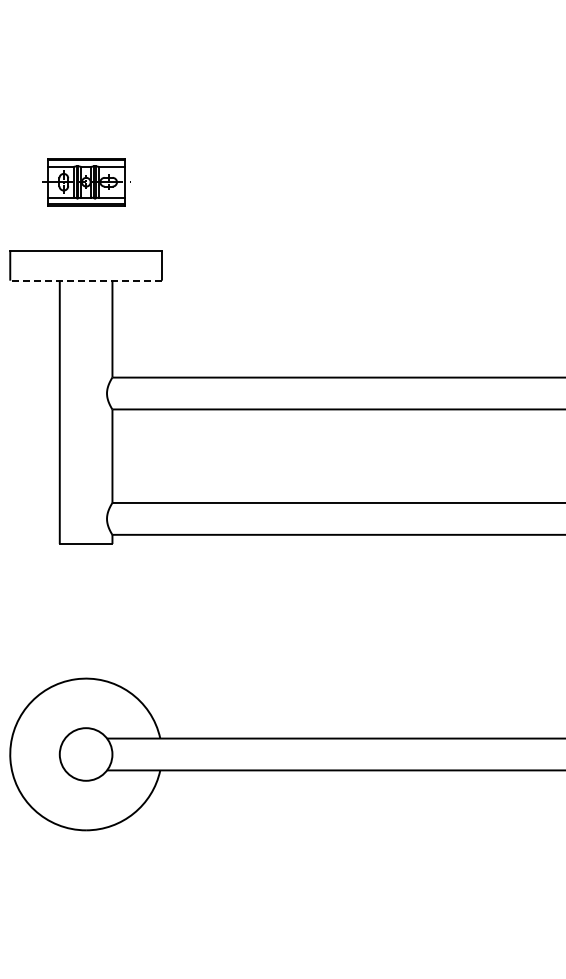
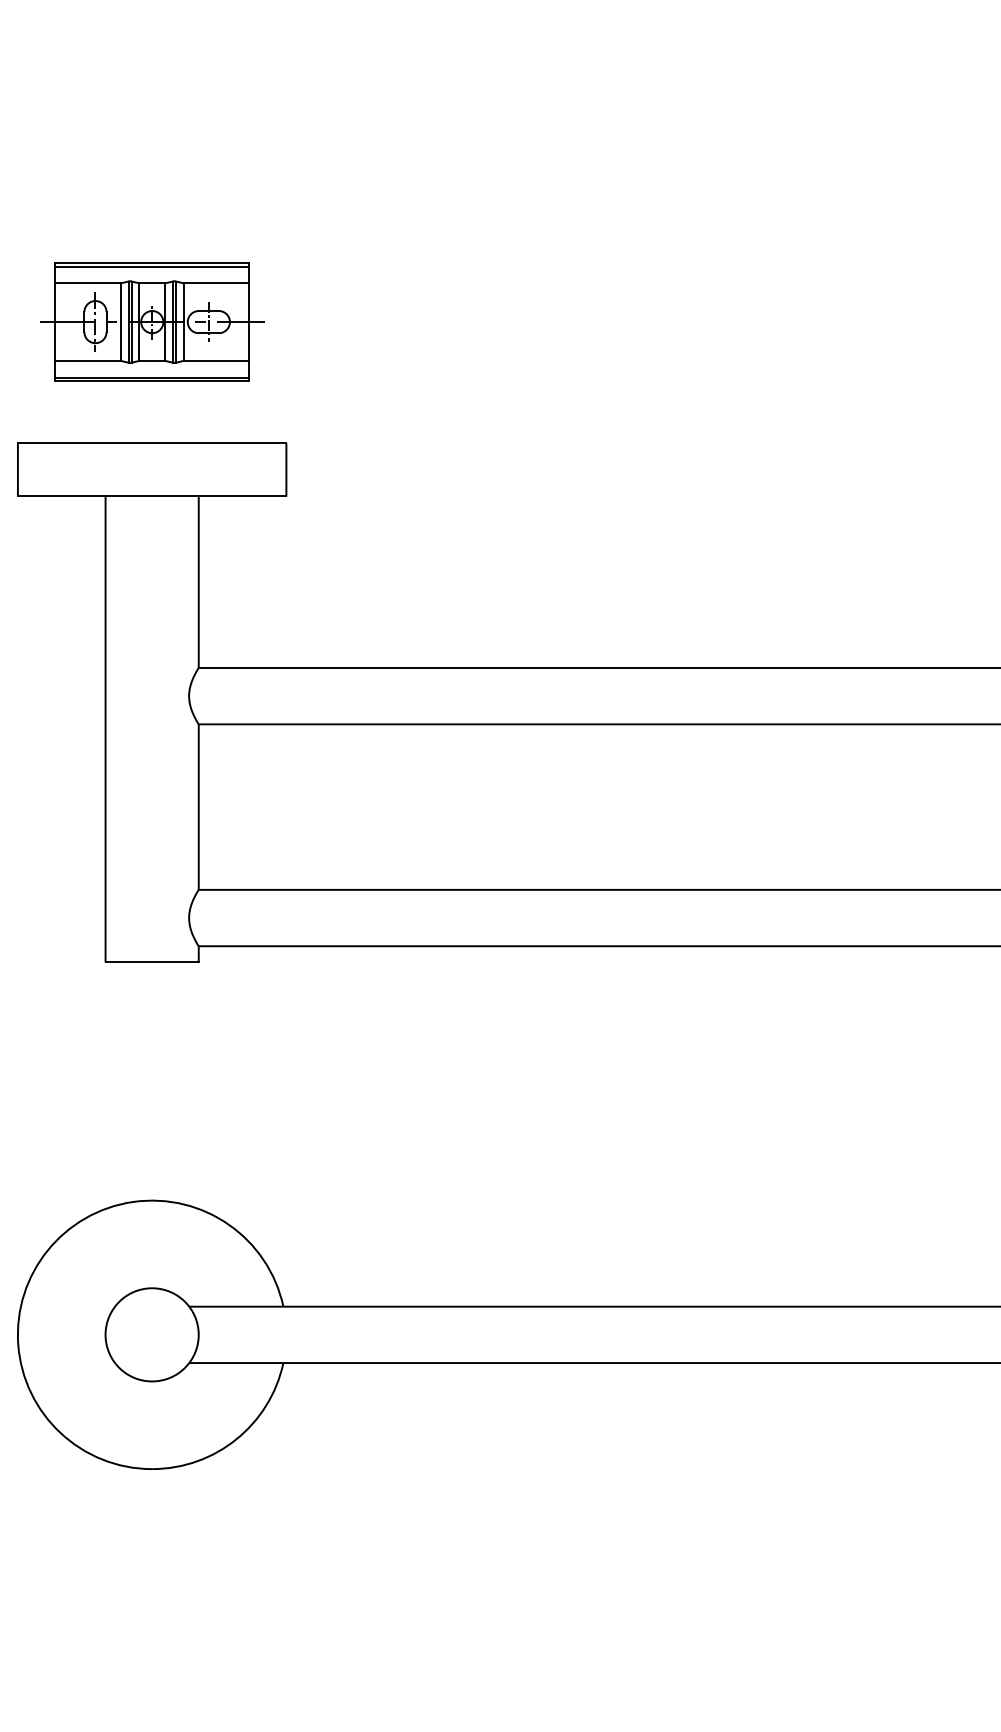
part: (86, 182) -> (152, 322), size x1.43
line: (86, 280) -> (152, 496), dashed -> solid

